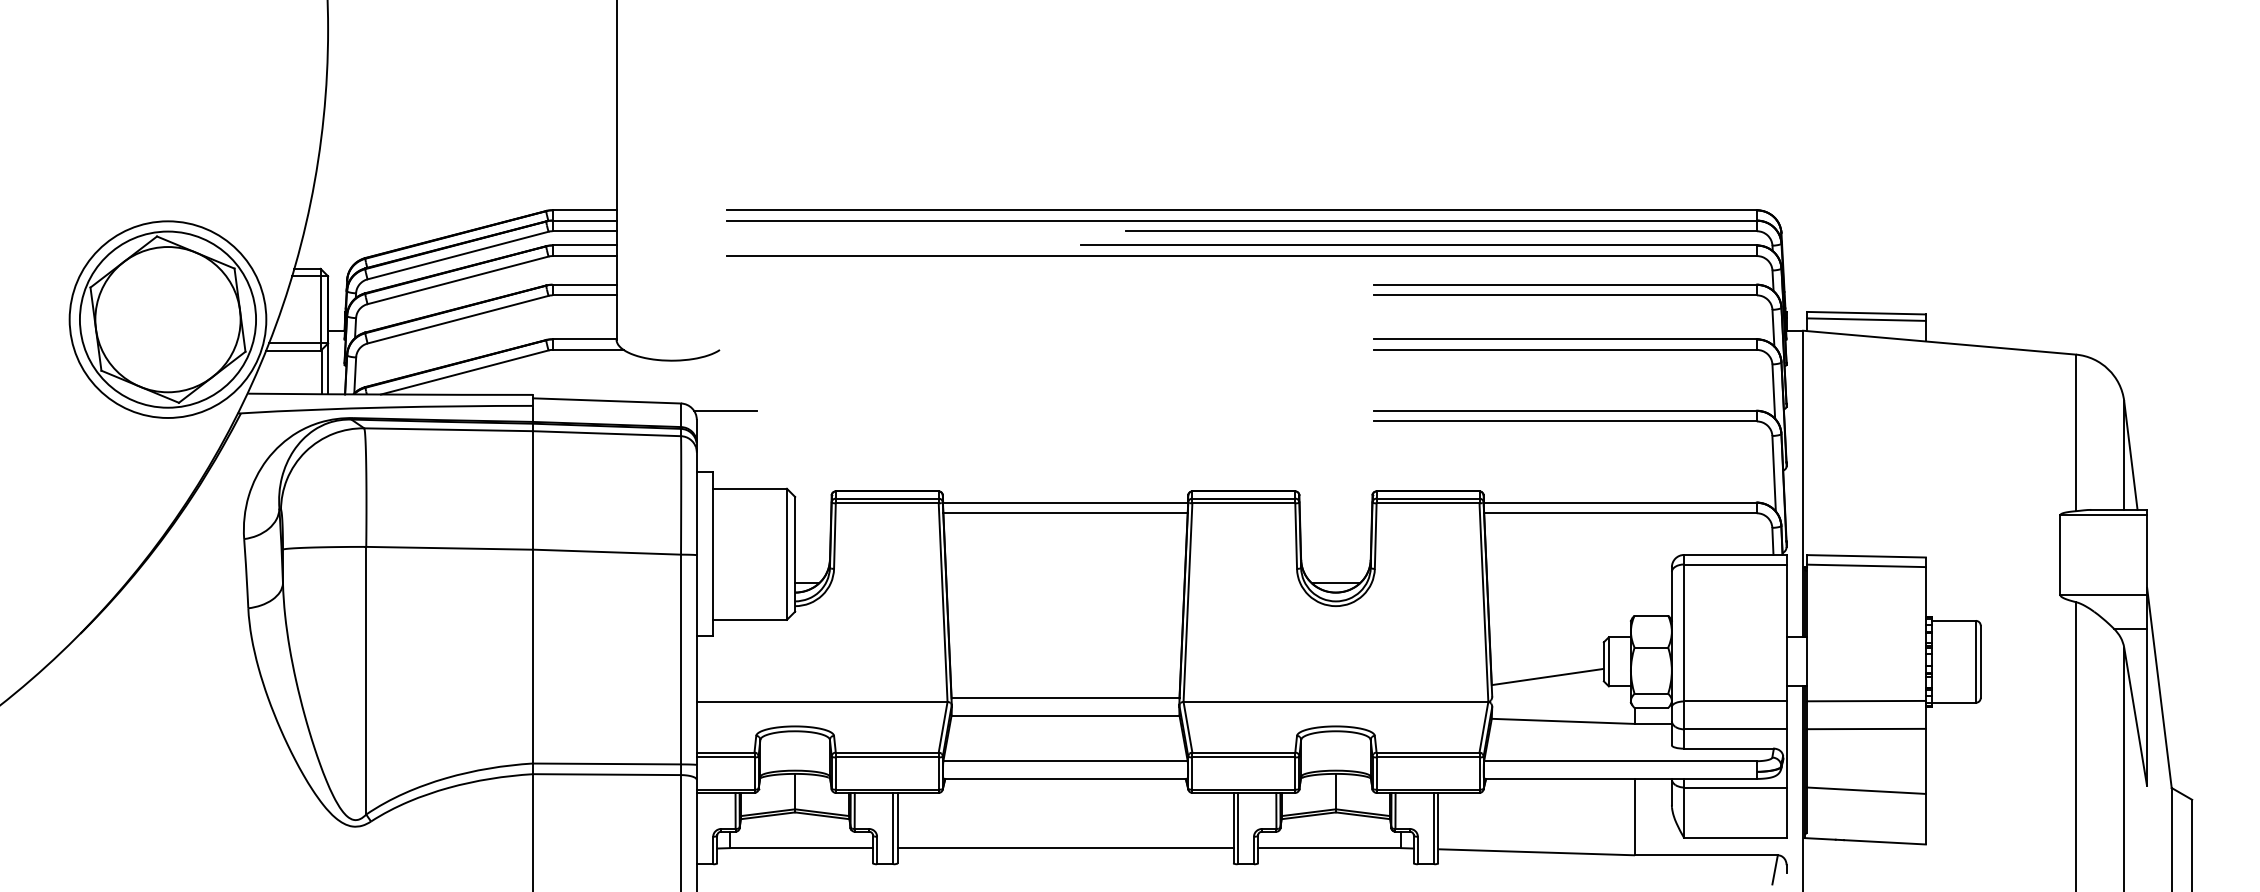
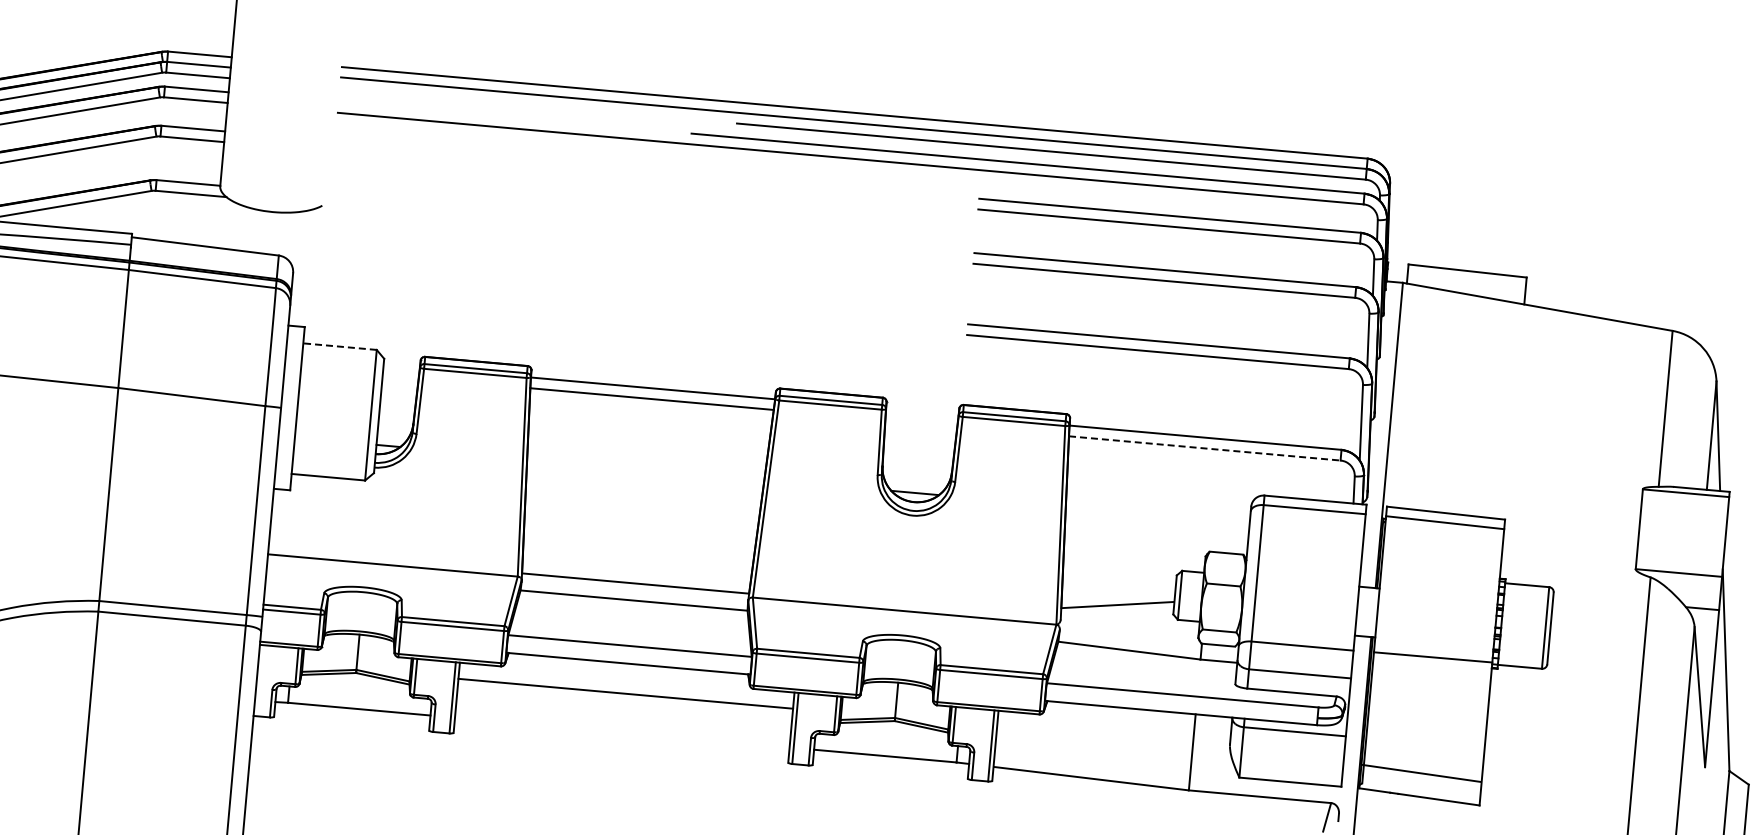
line: (1866, 319) -> (1467, 277), removed
line: (725, 410) -> (322, 266), removed
line: (750, 488) -> (340, 346), solid -> dashed
line: (1620, 513) -> (1204, 448), solid -> dashed
line: (1866, 728) -> (1430, 684), removed
line: (1866, 790) -> (1421, 773), moved
line: (1065, 848) -> (625, 694), moved

